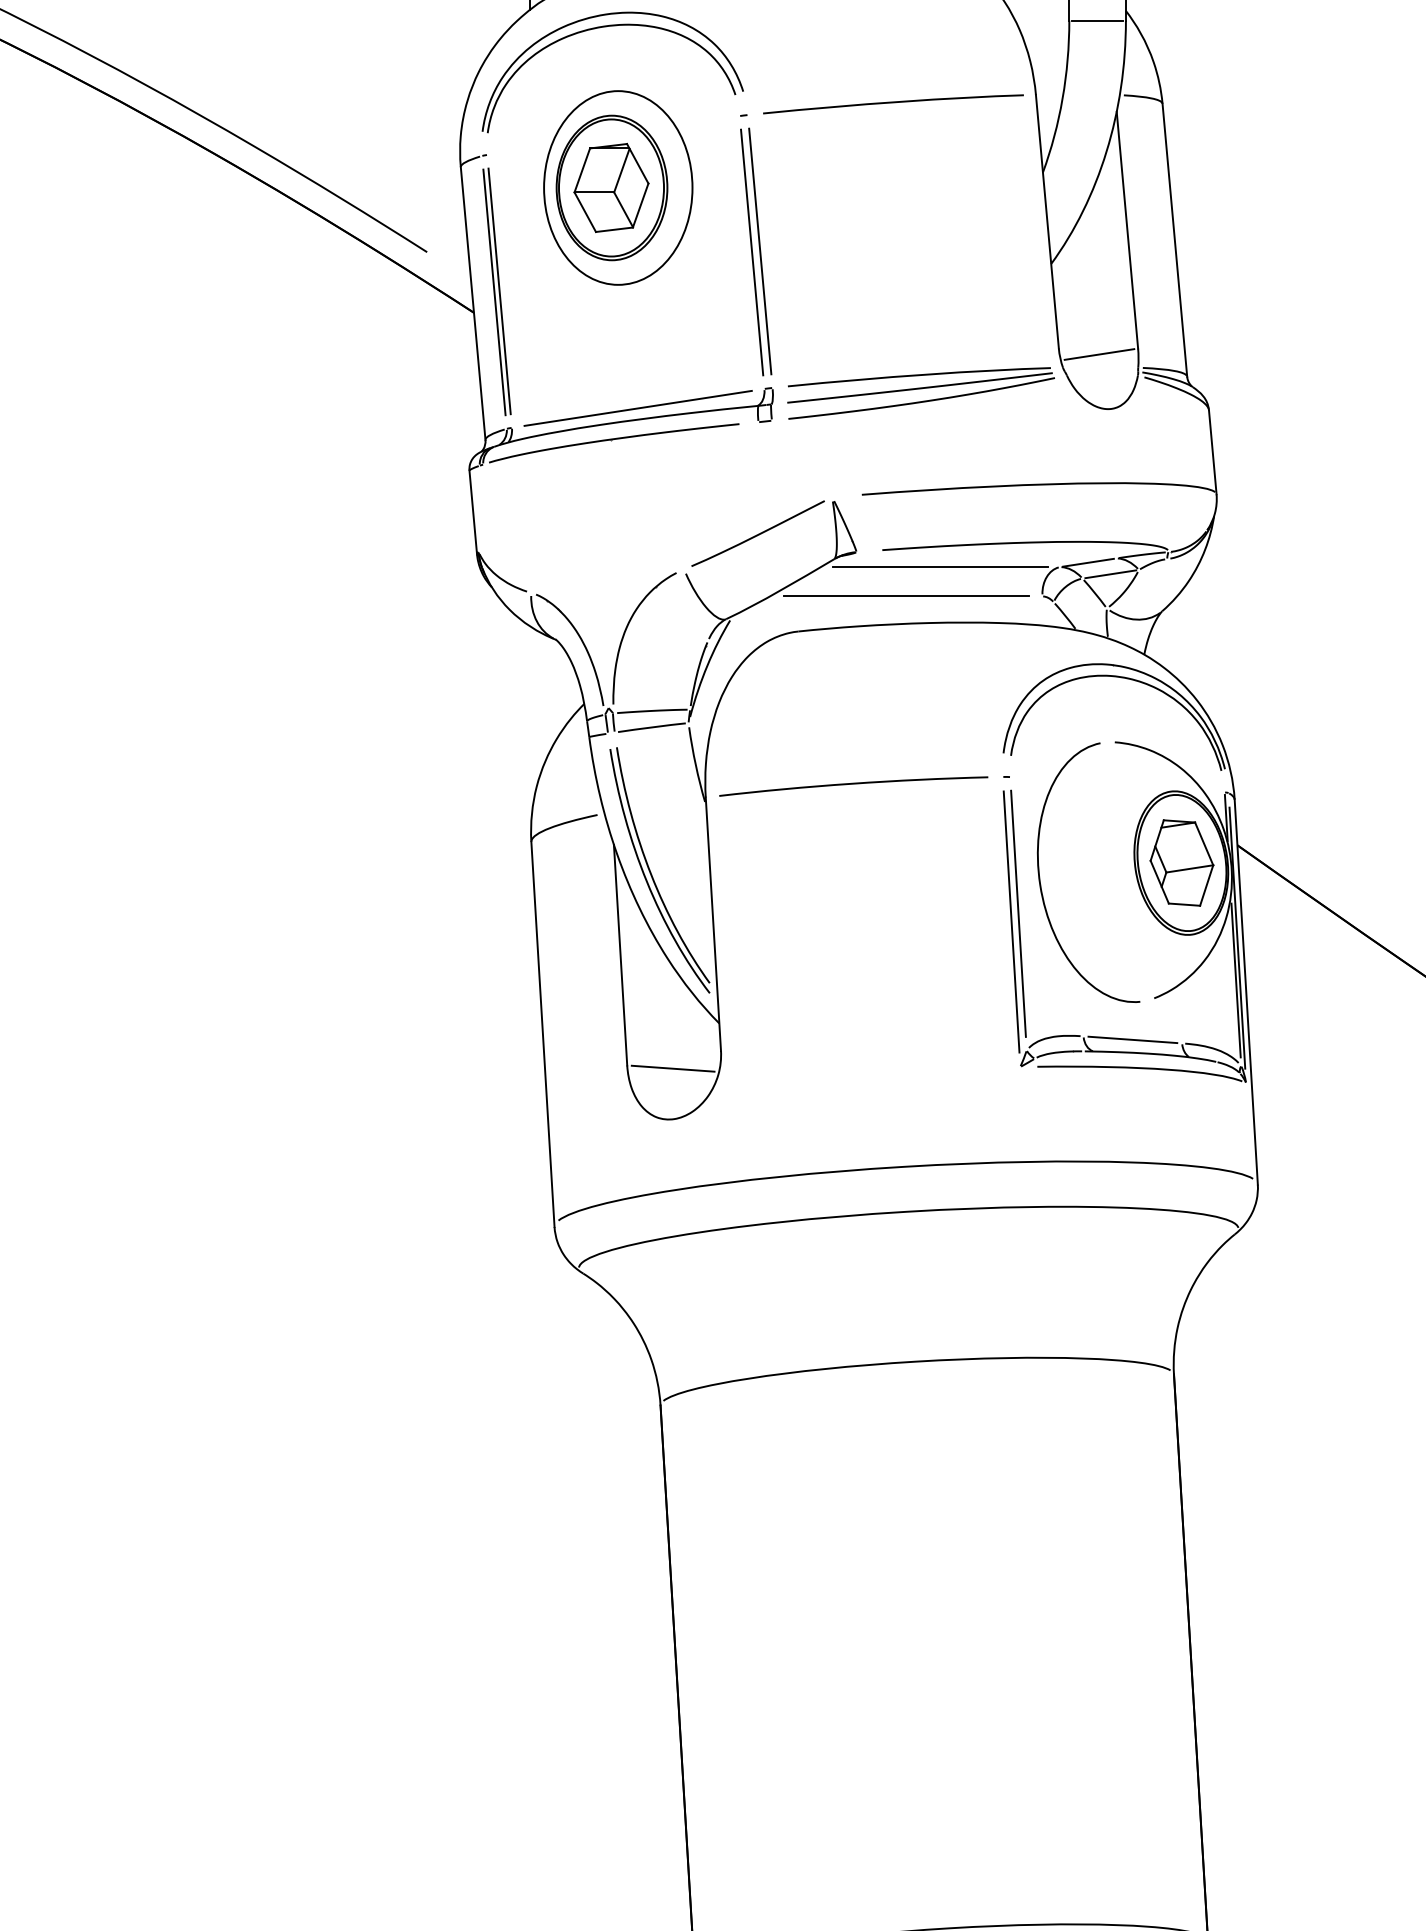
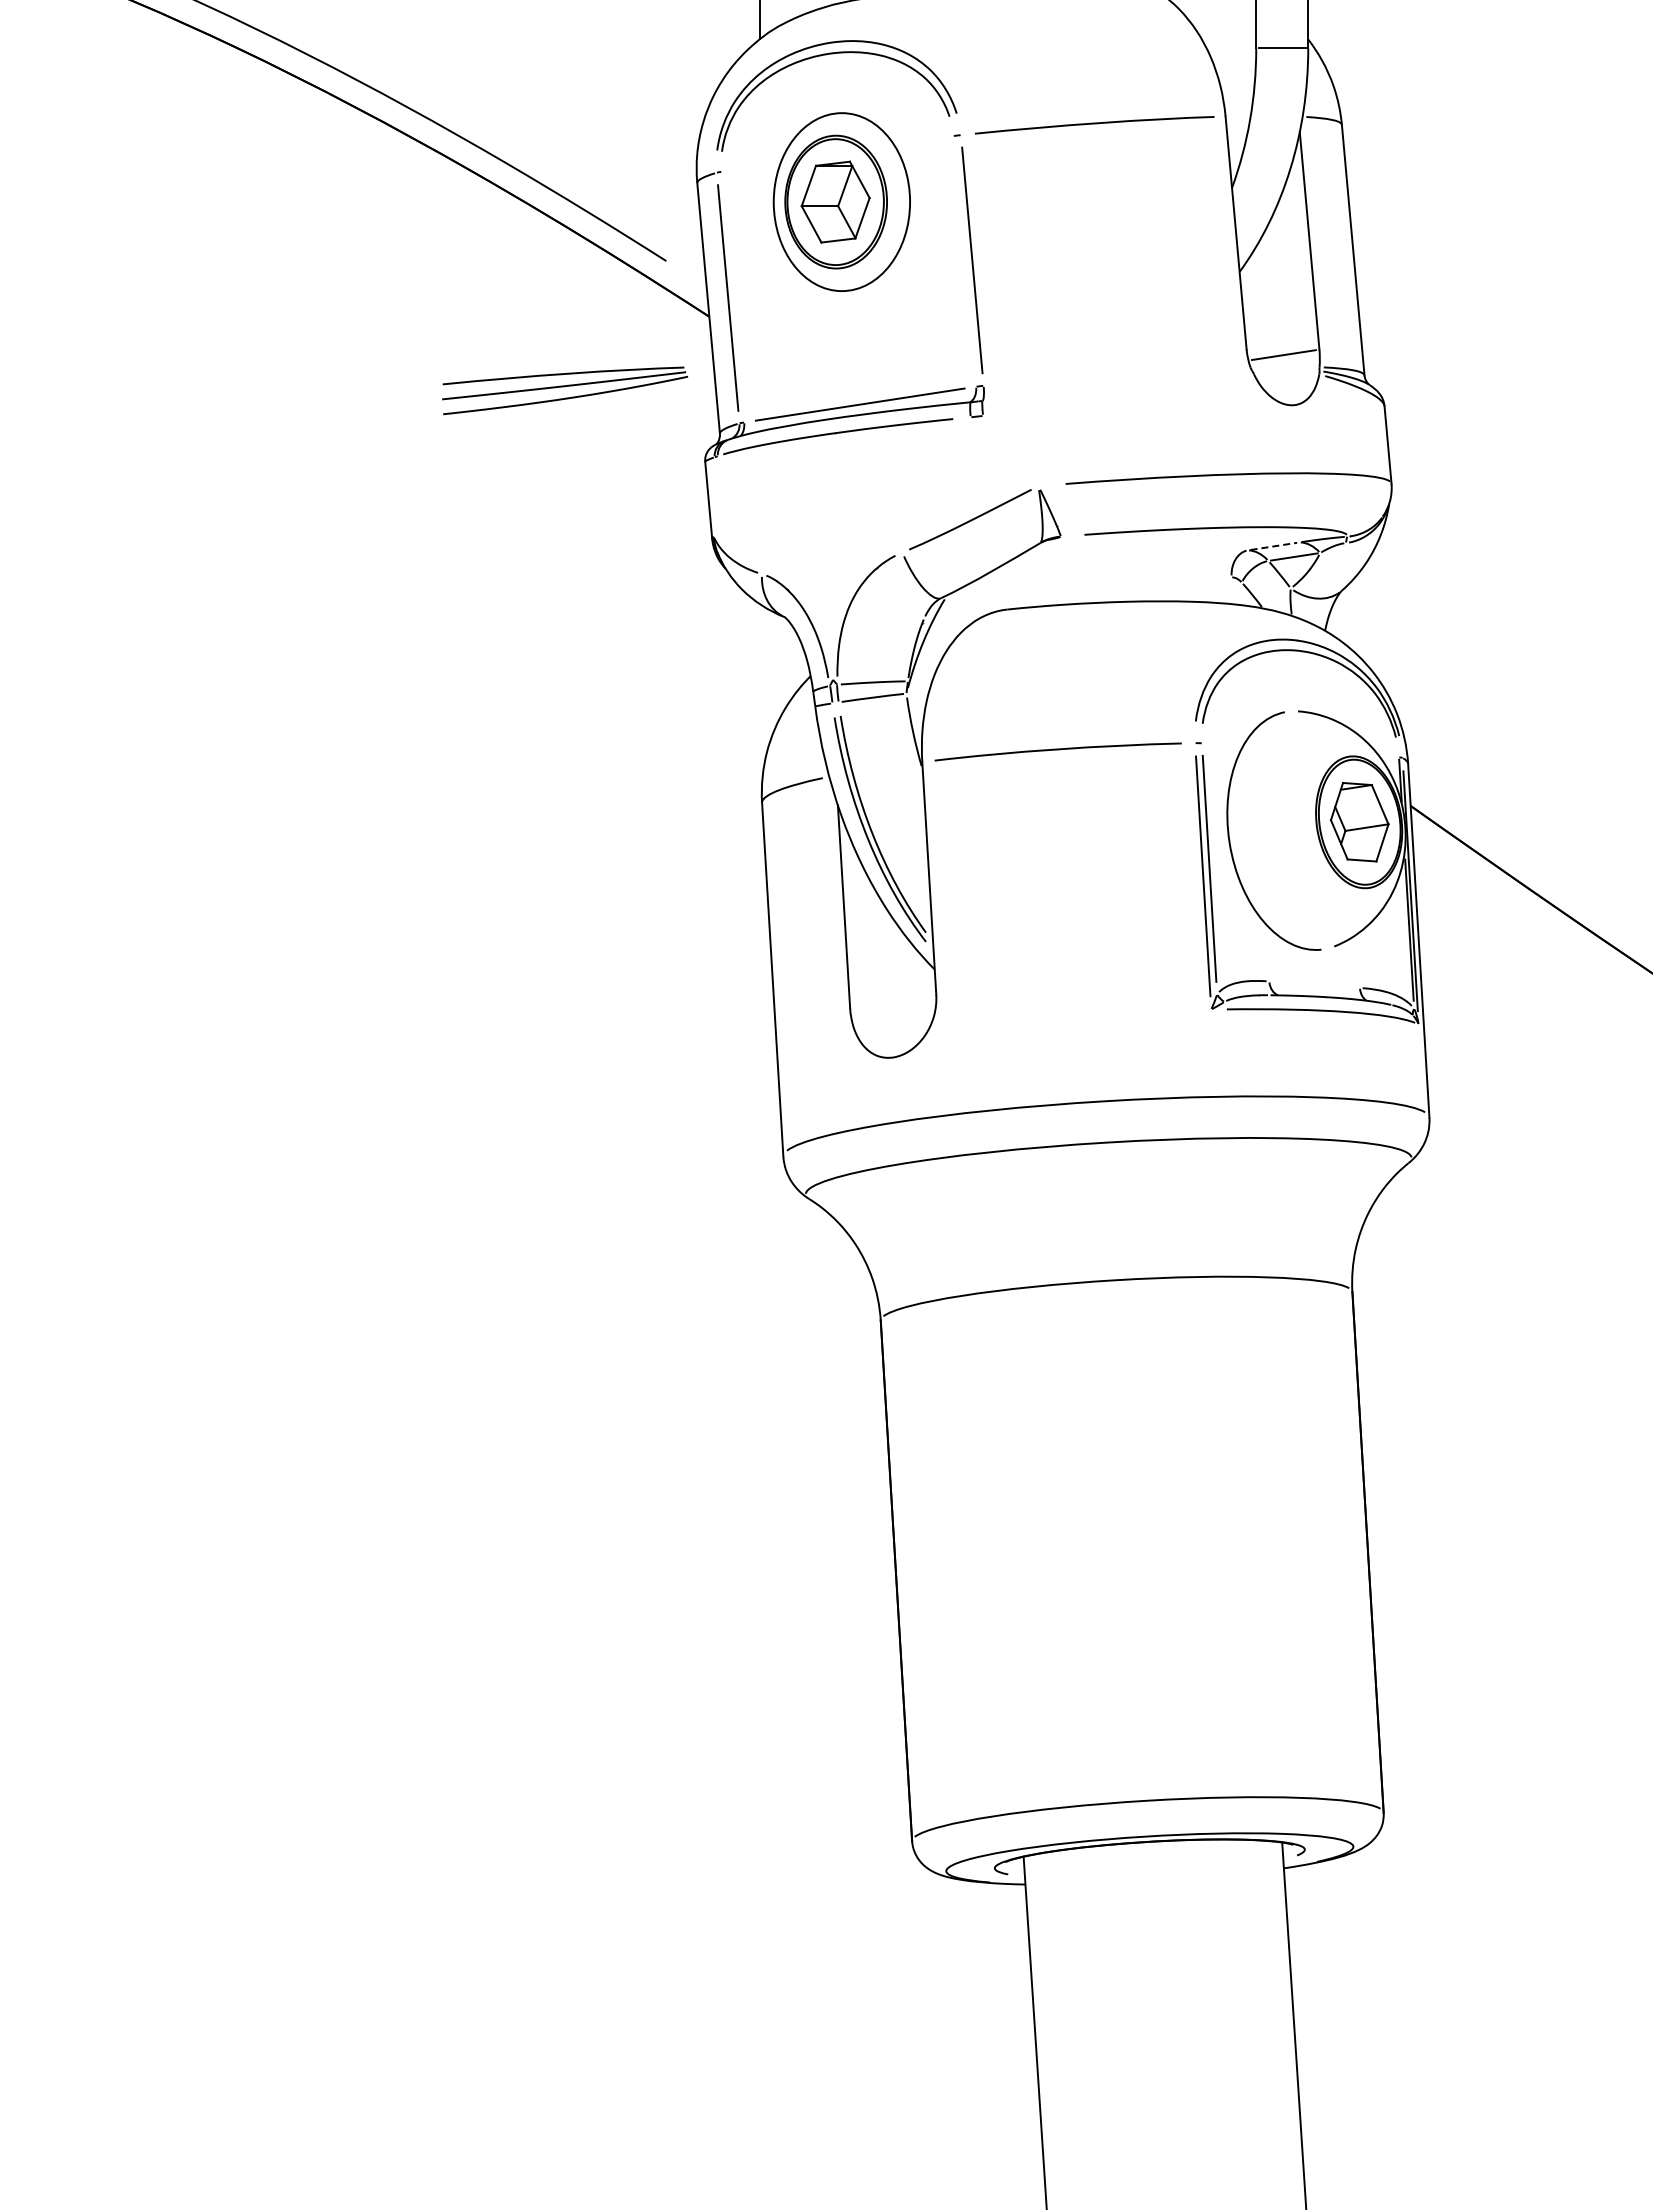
line: (751, 252) -> (964, 261), removed
line: (499, 290) -> (732, 296), removed
part: (921, 393) -> (565, 390), moved
line: (1088, 562) -> (1273, 546), solid -> dashed
line: (940, 567) -> (1137, 550), removed
line: (906, 596) -> (1106, 577), removed
line: (1132, 1039) -> (1314, 984), removed
line: (673, 1067) -> (892, 1010), removed

